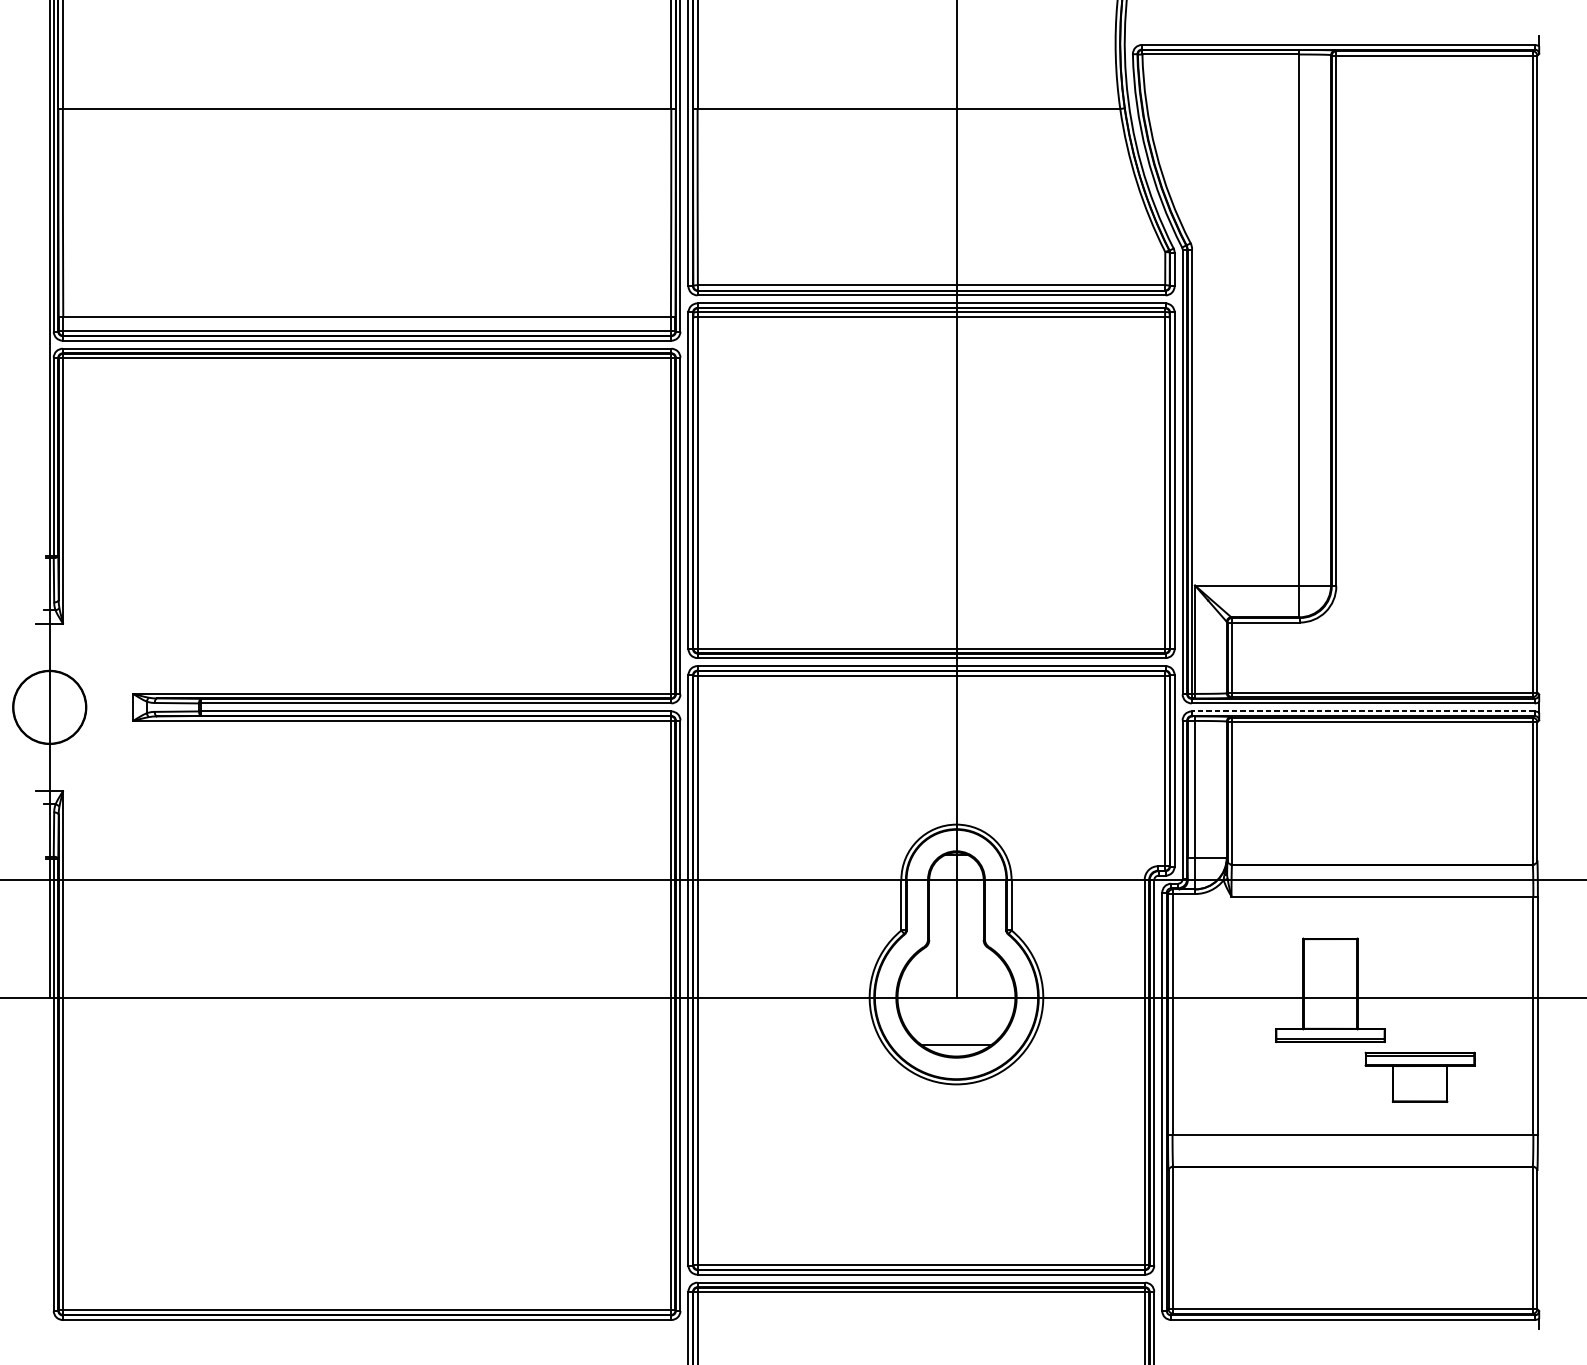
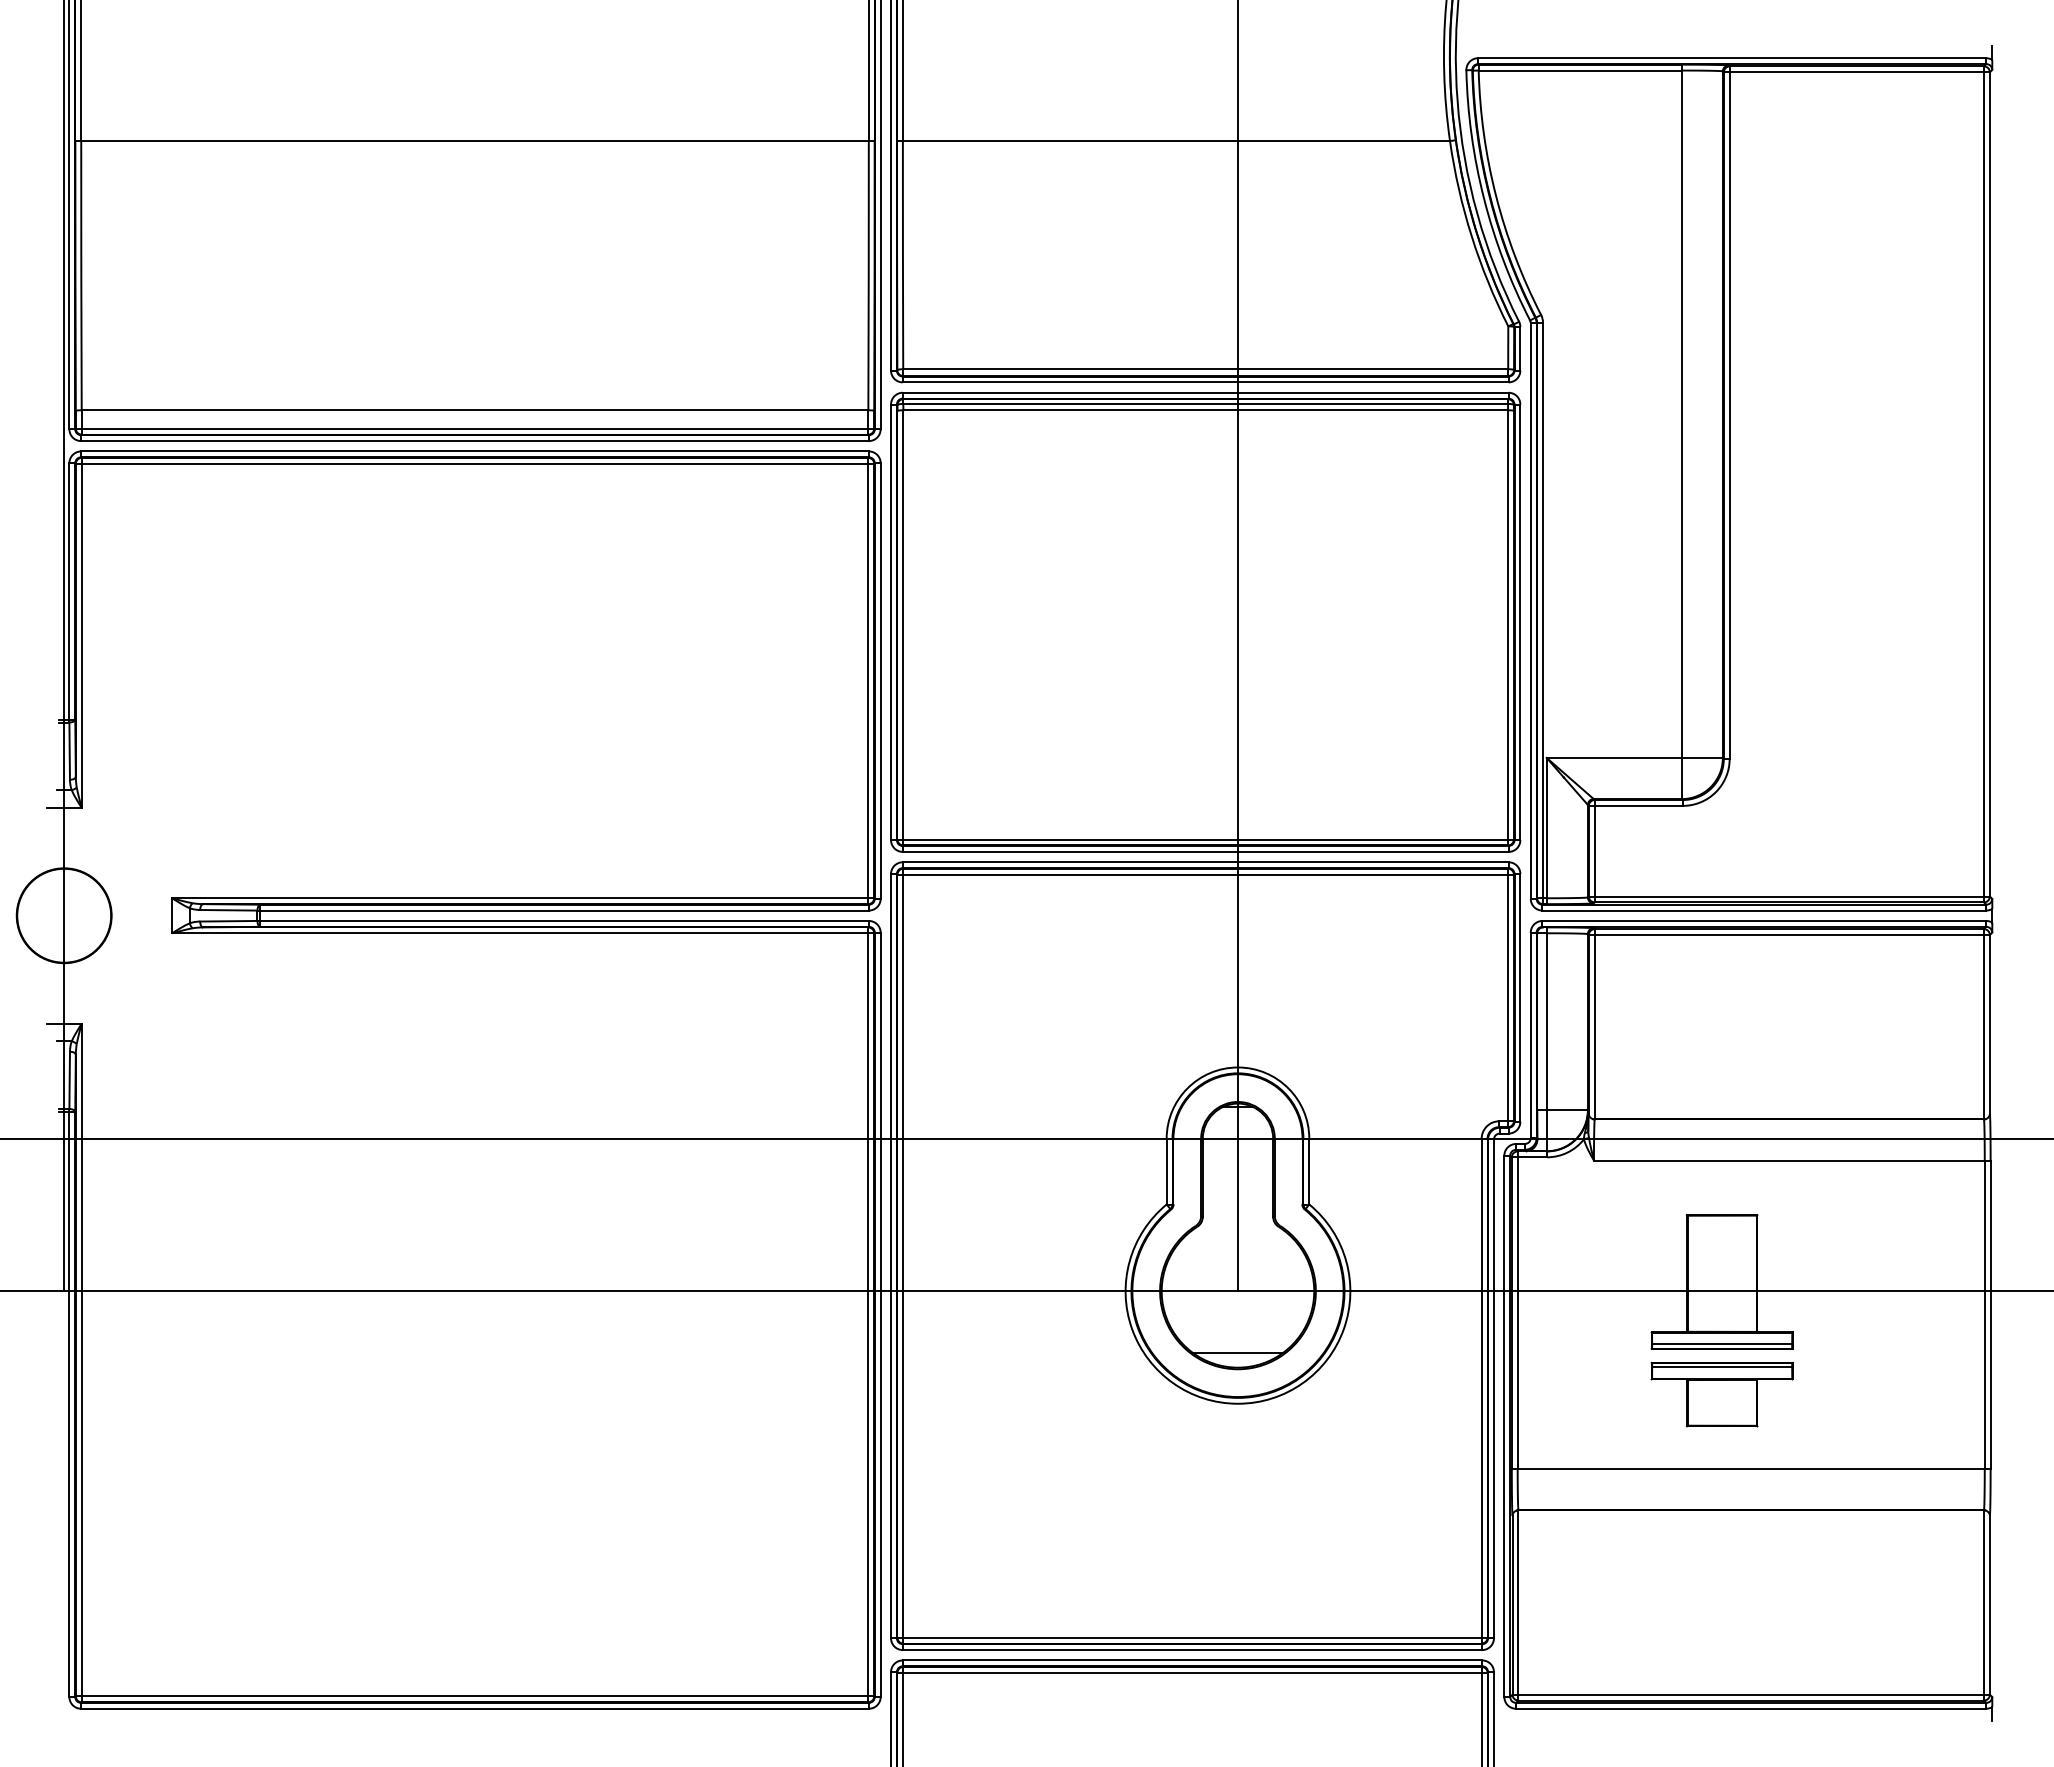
line: (1363, 711) -> (1764, 920), dashed -> solid
part: (1419, 1077) -> (1721, 1394), moved

